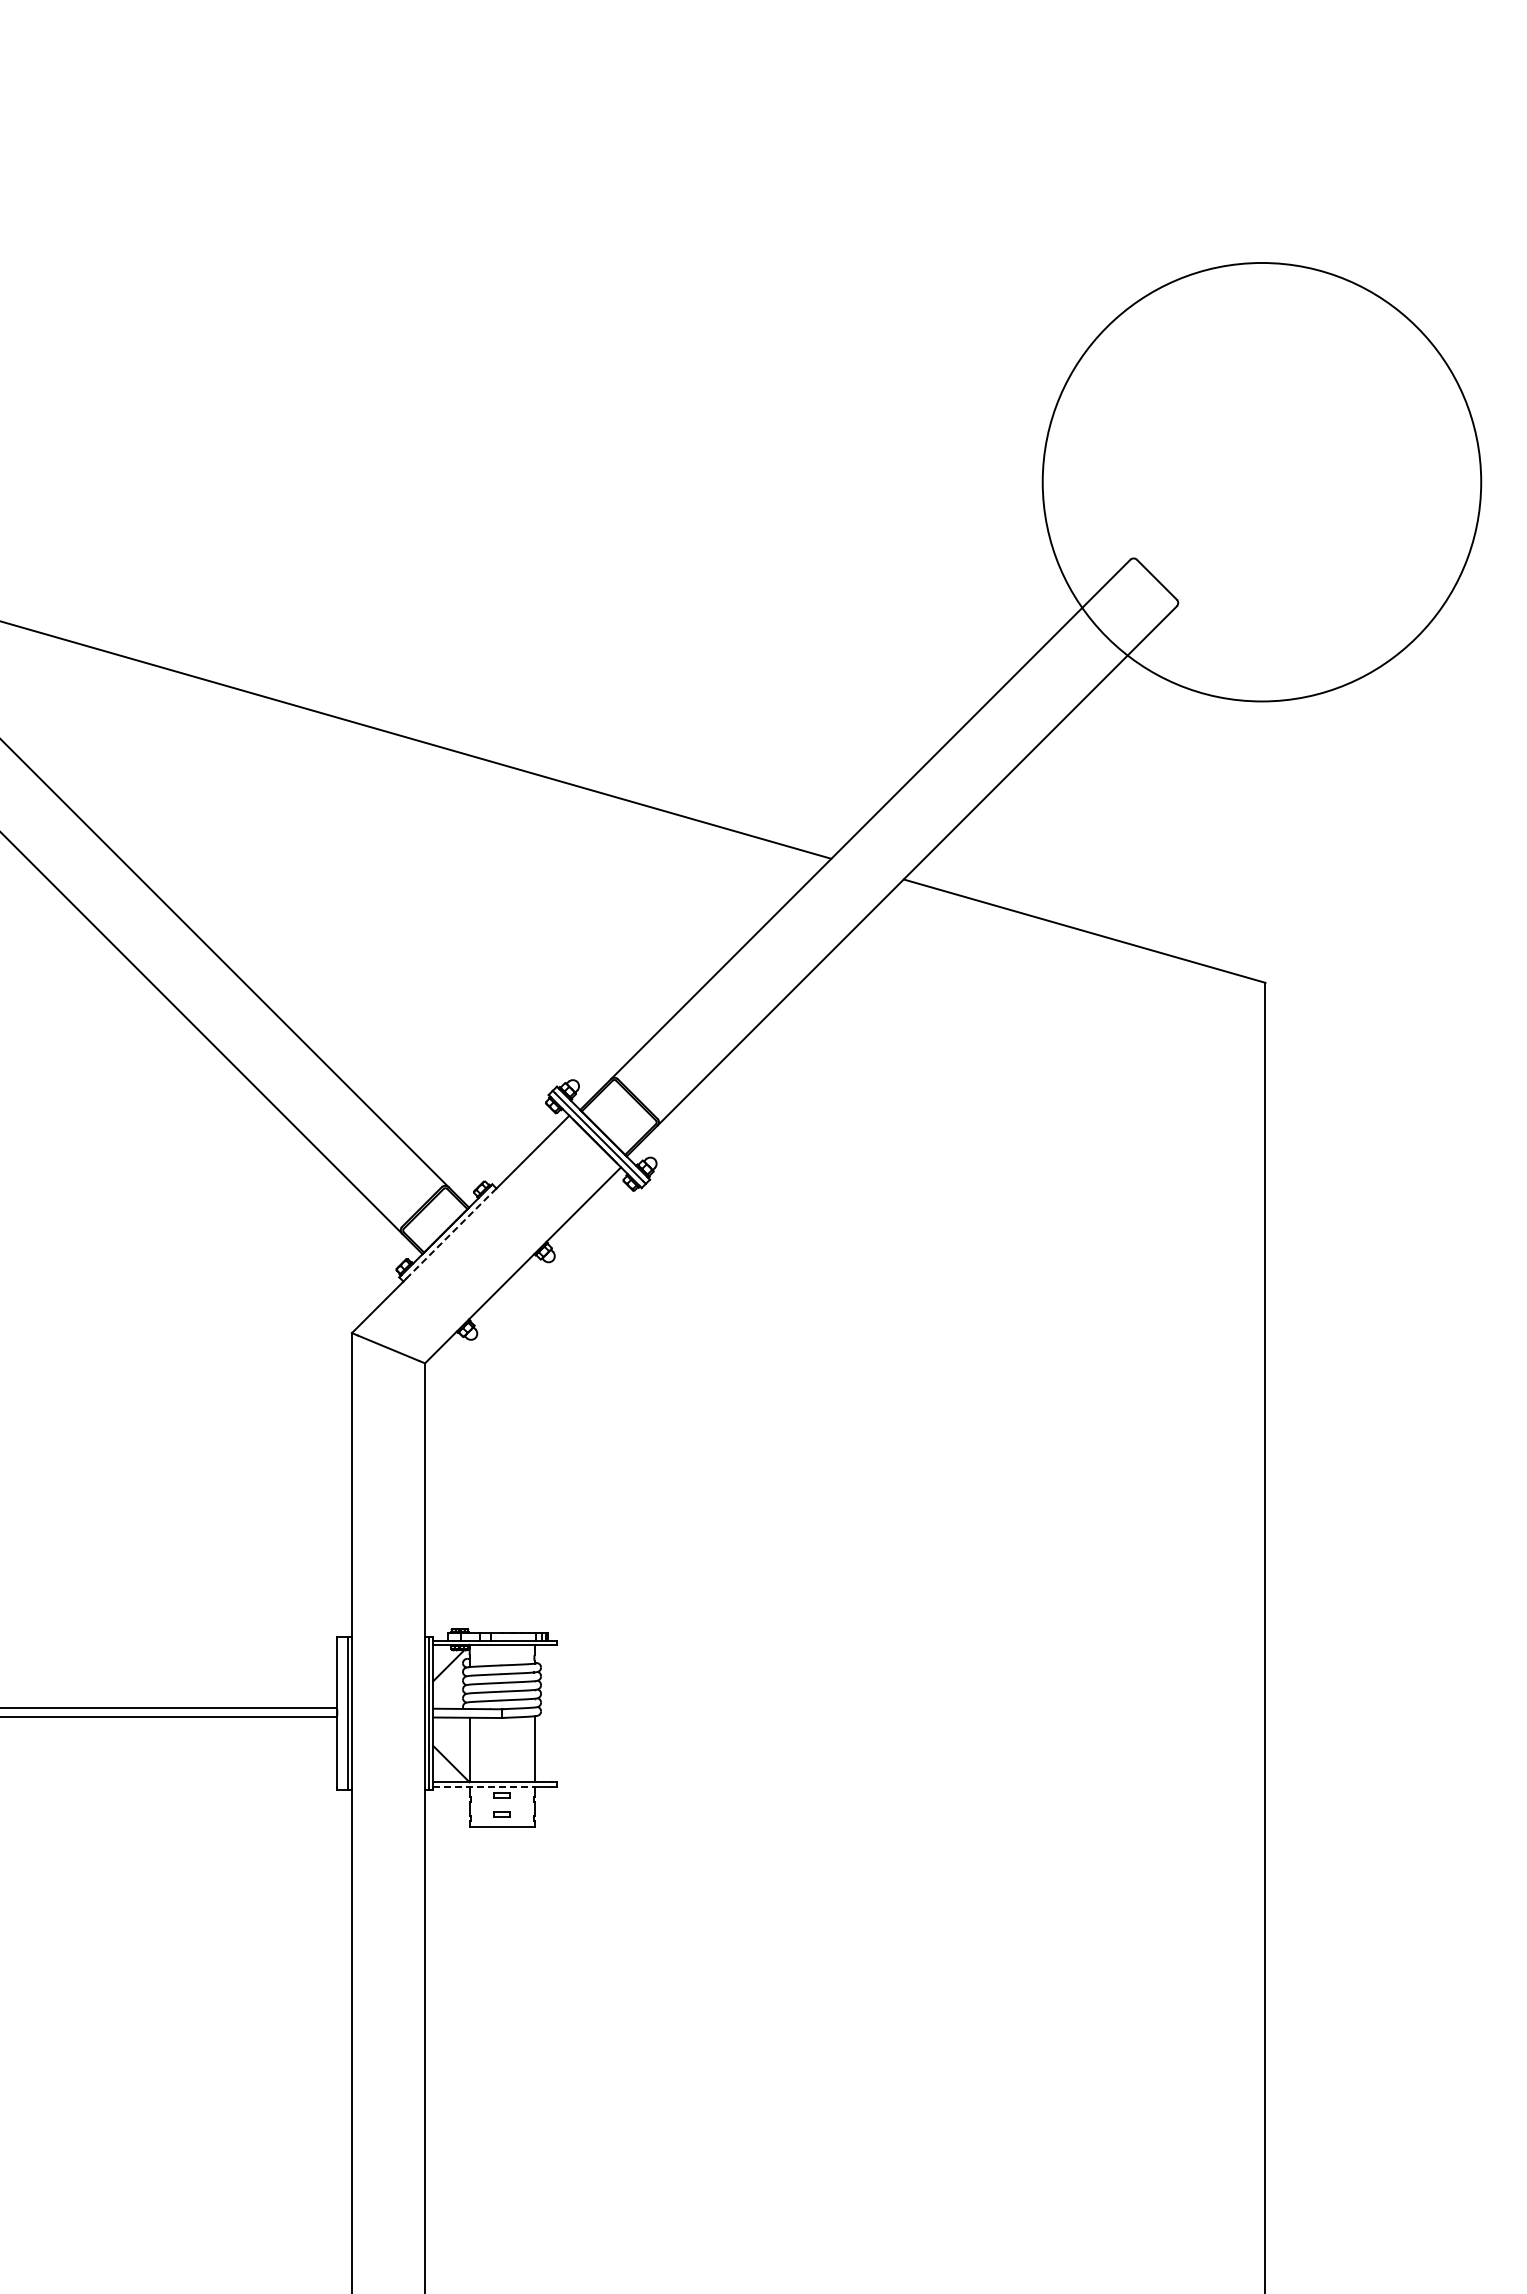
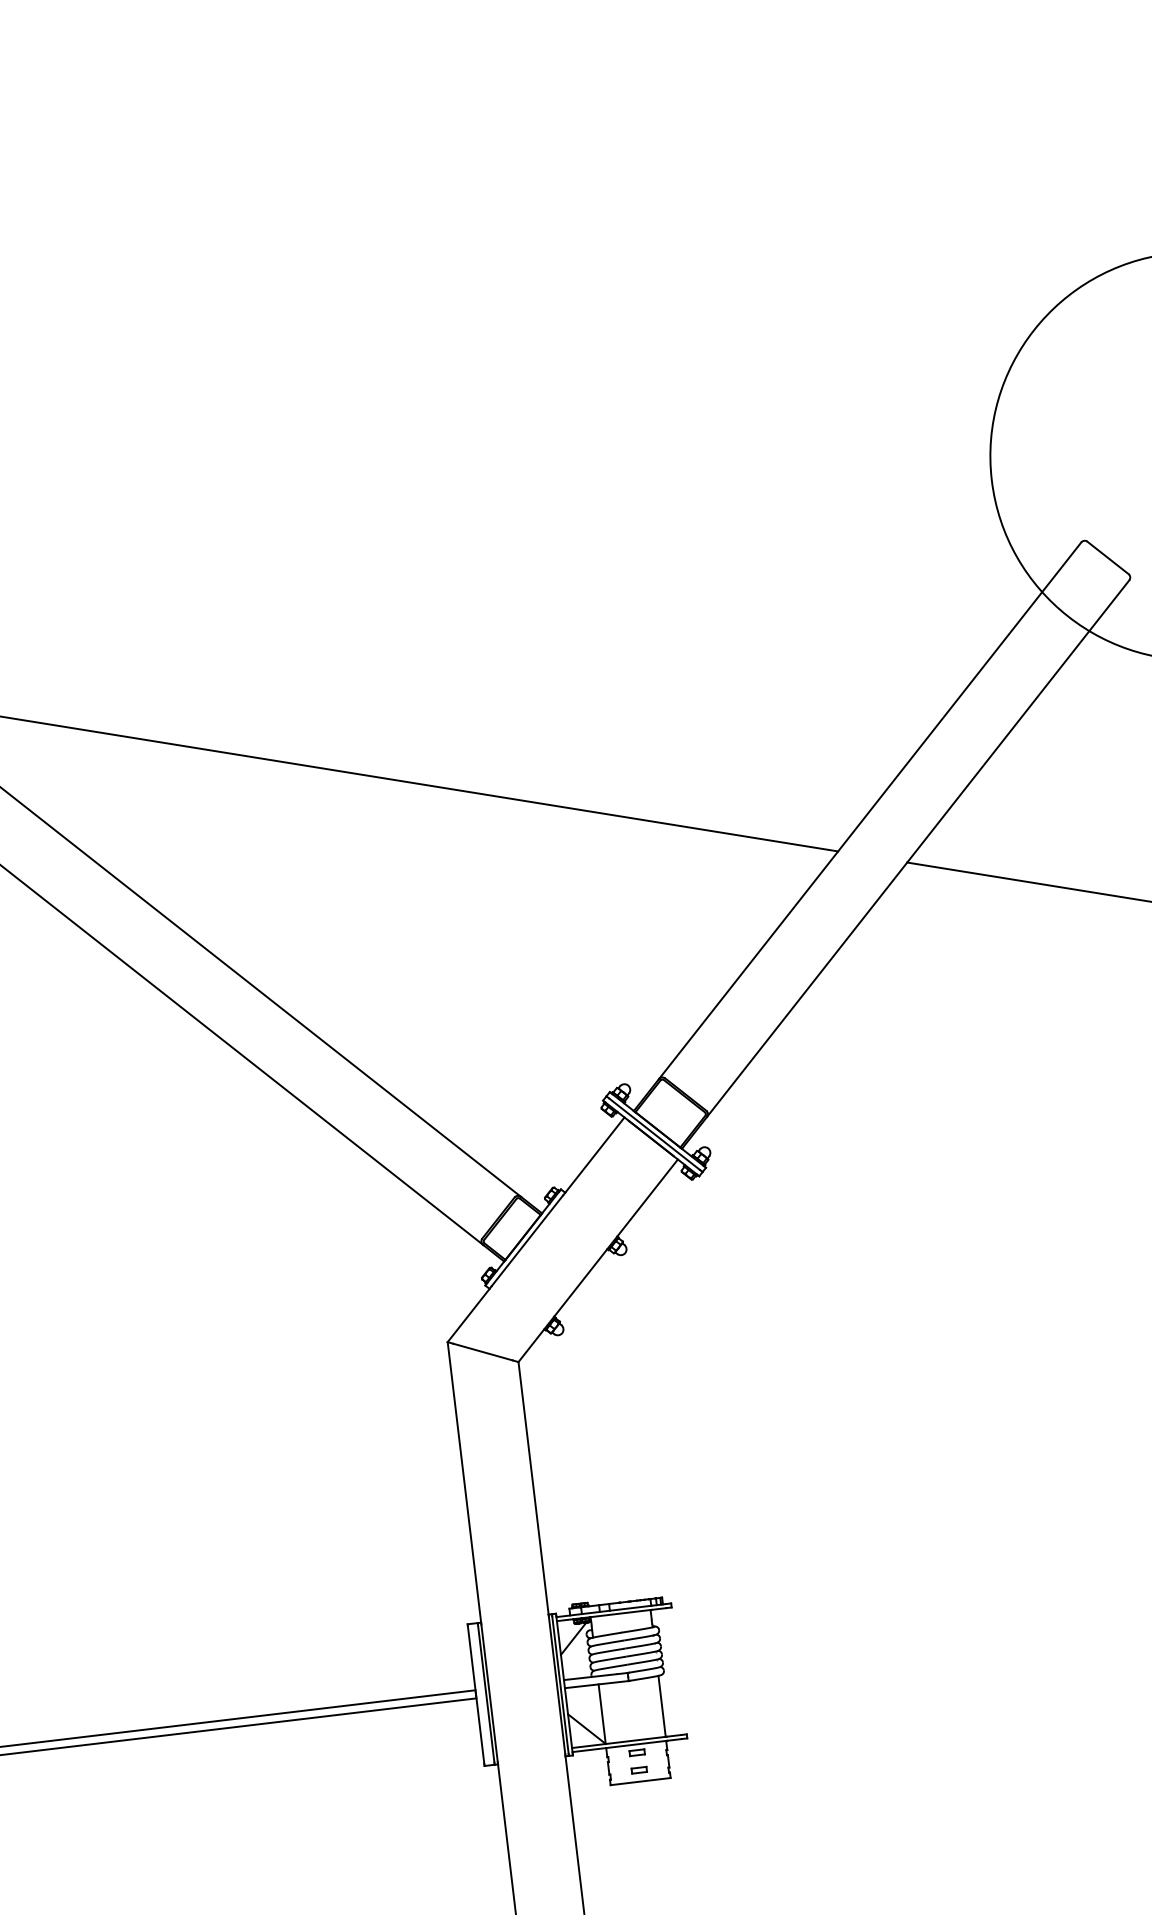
line: (450, 1234) -> (527, 1240), dashed -> solid
line: (485, 1786) -> (620, 1746), dashed -> solid

